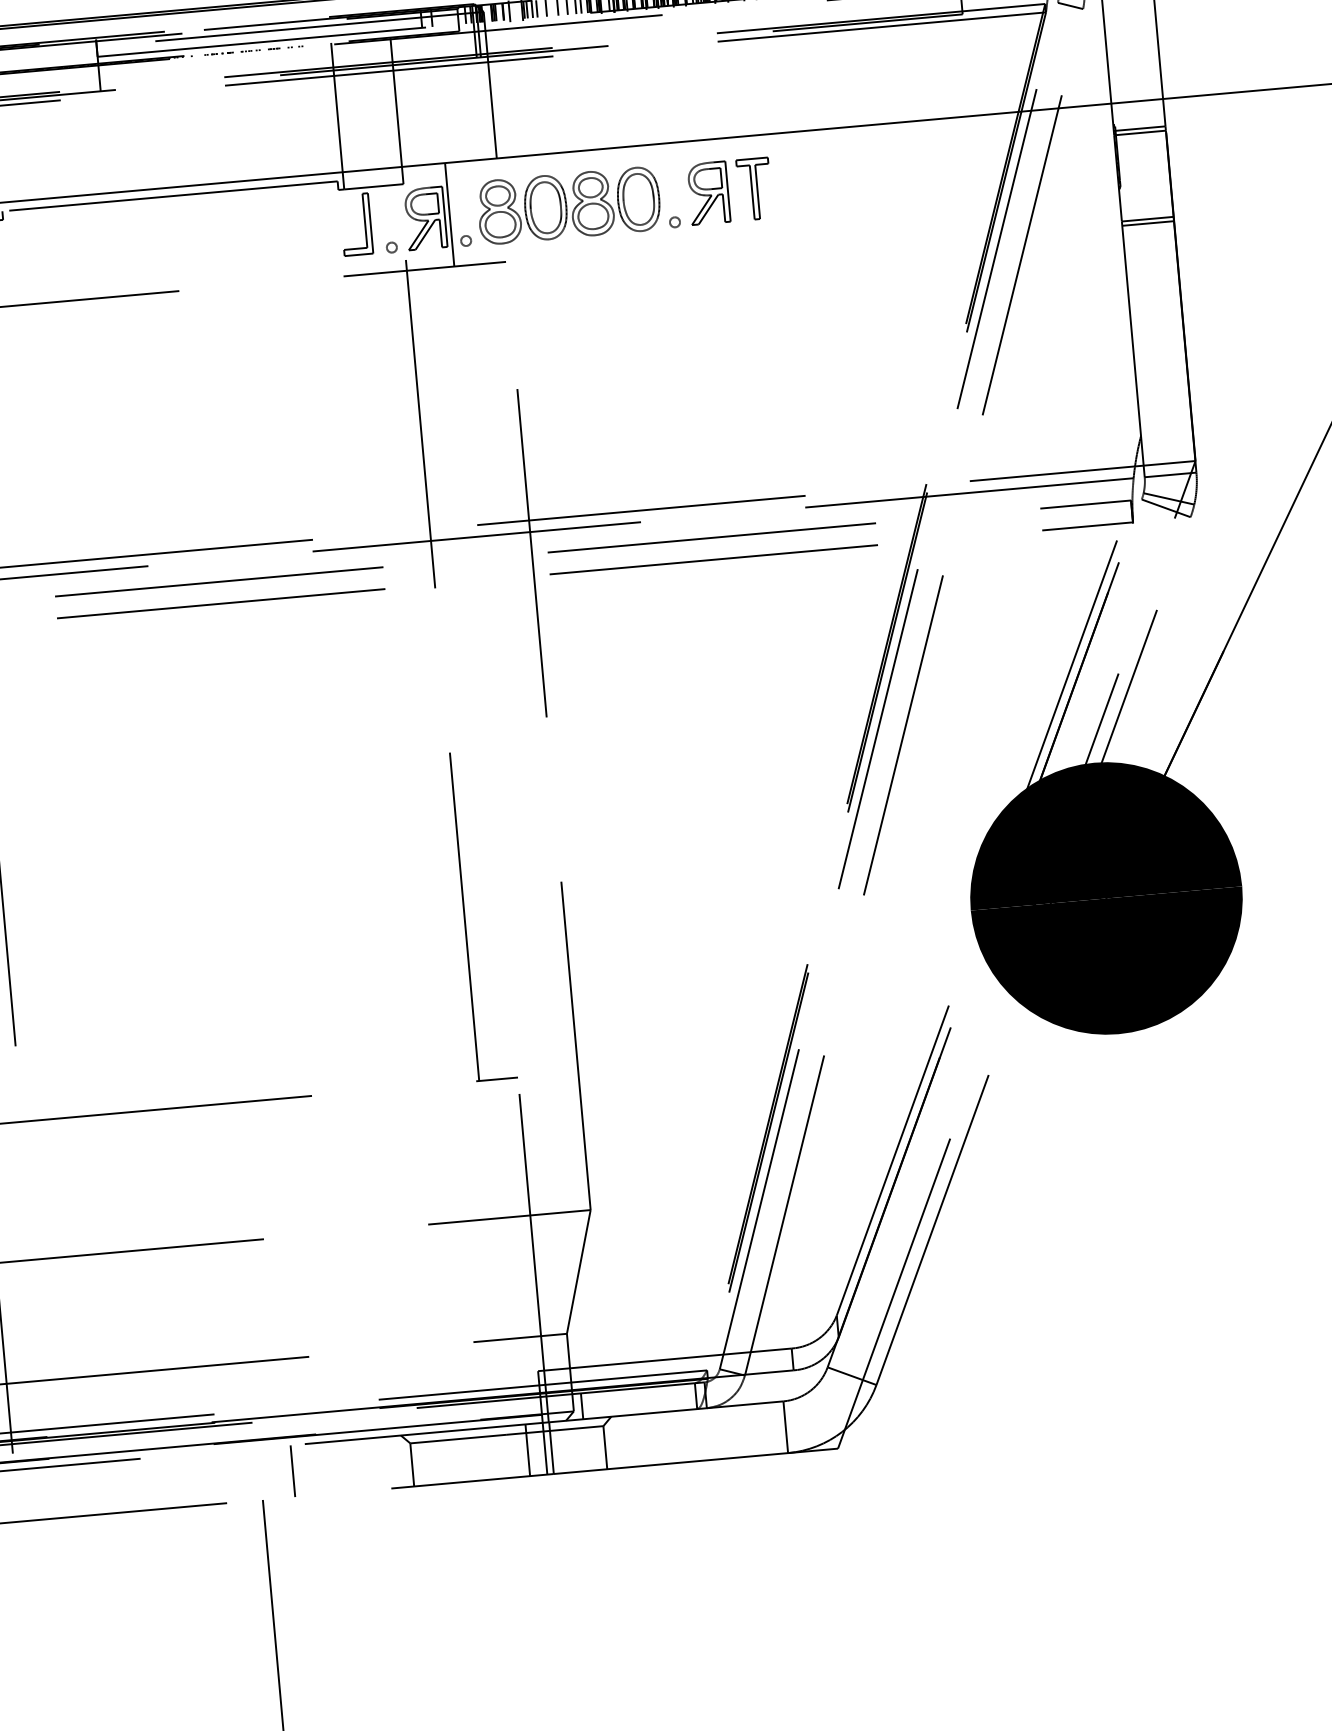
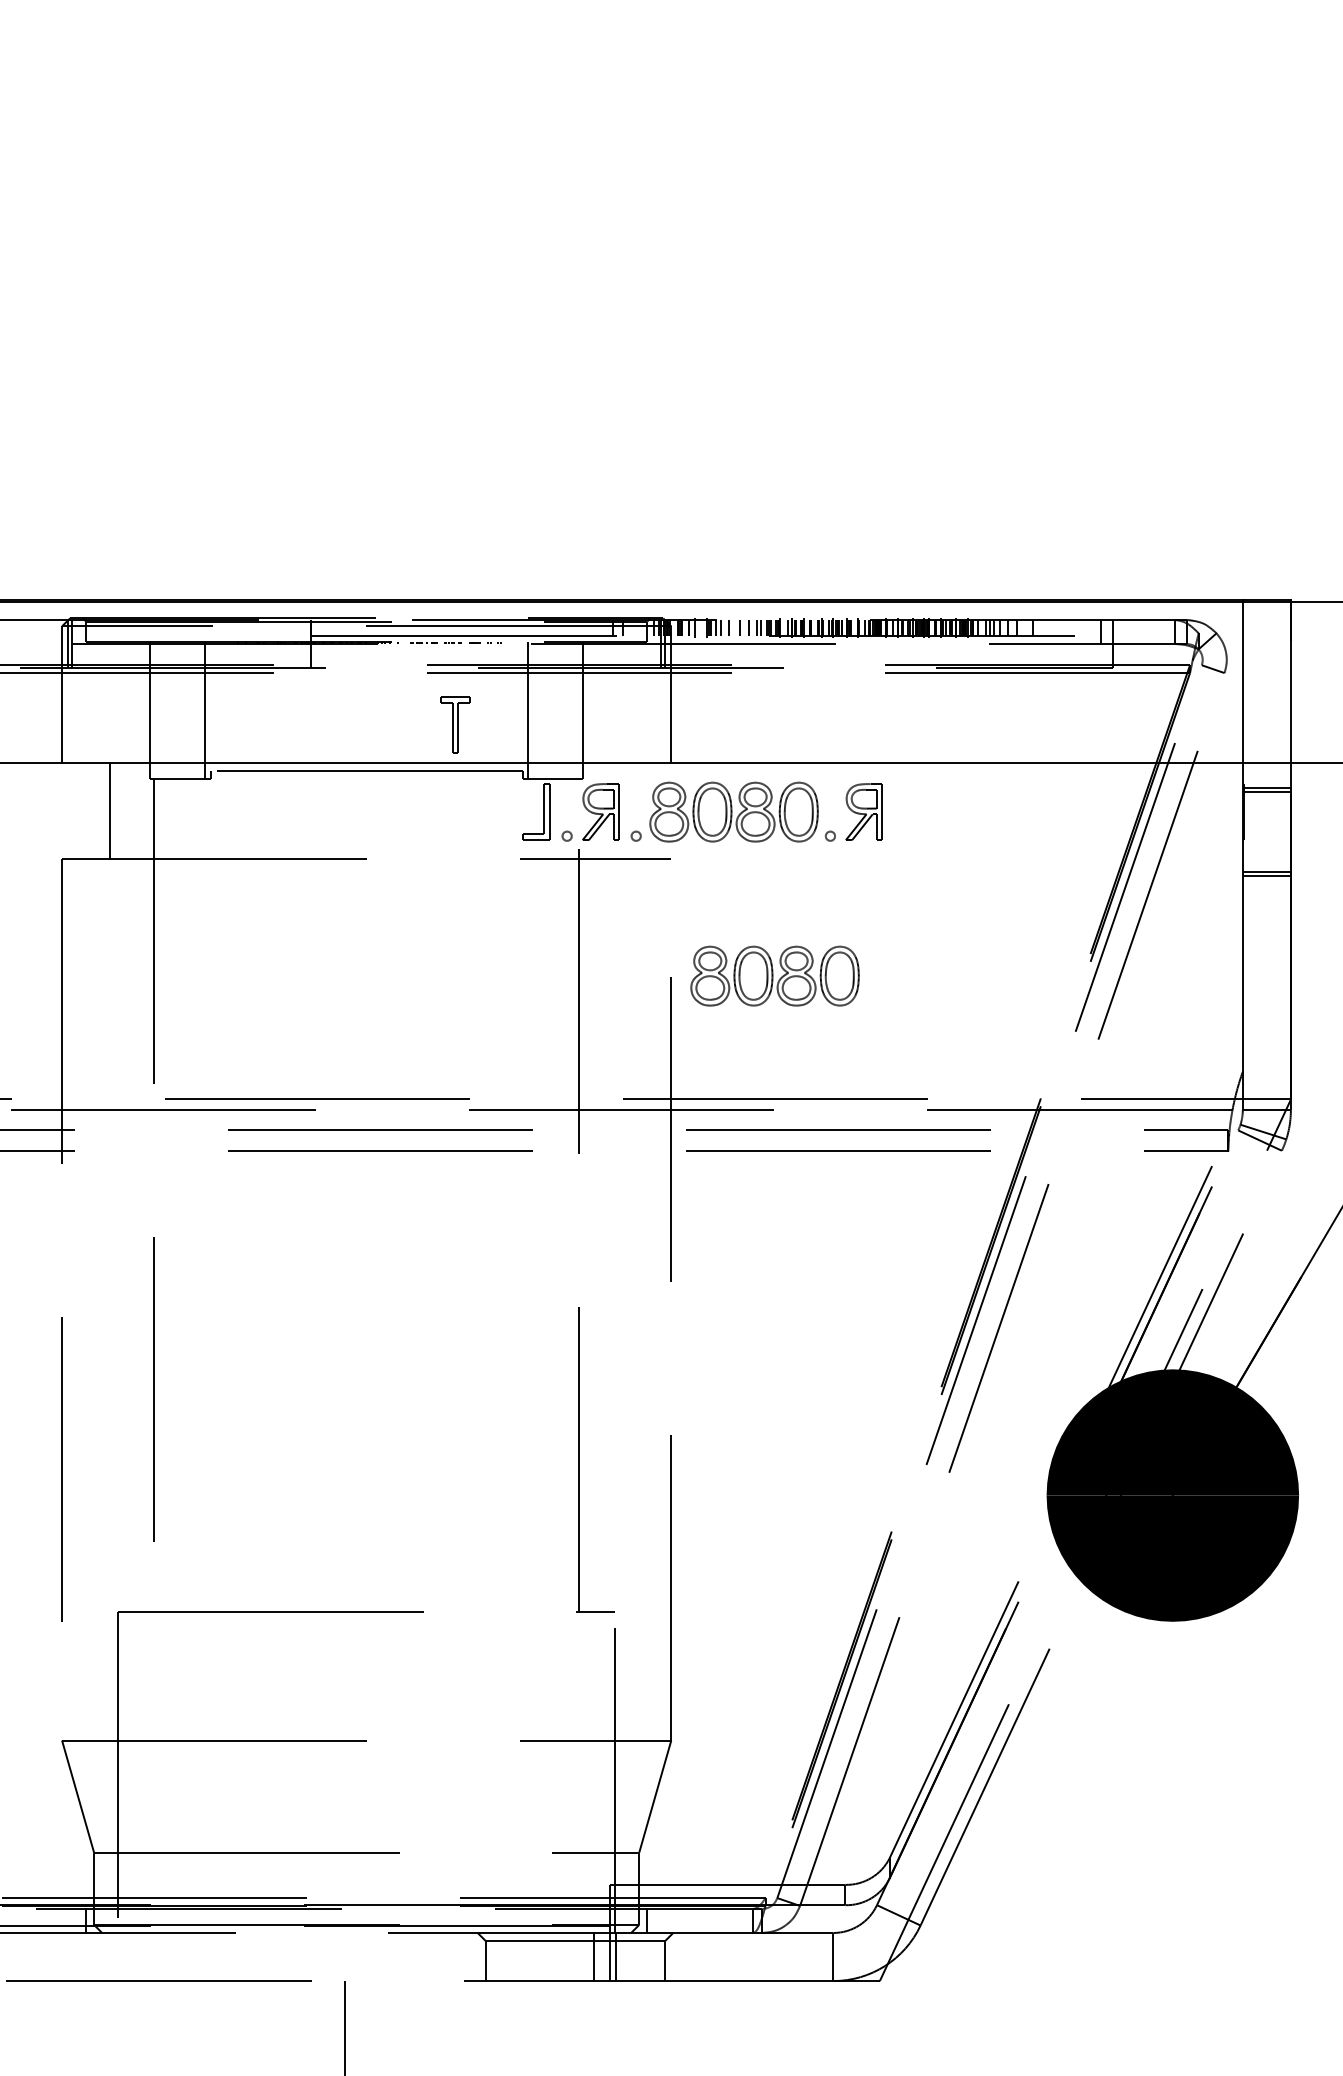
part: (754, 188) -> (455, 724), moved
line: (450, 214) -> (623, 810), removed
part: (628, 377) -> (774, 975), added
line: (293, 1470) -> (375, 1956), removed

